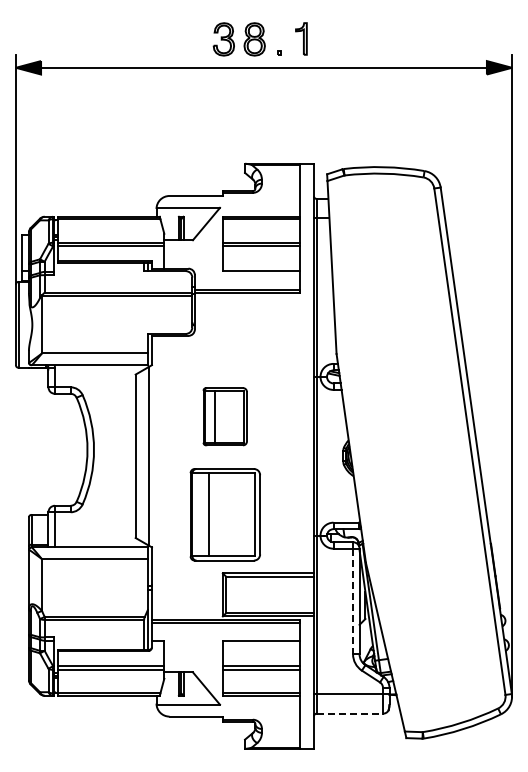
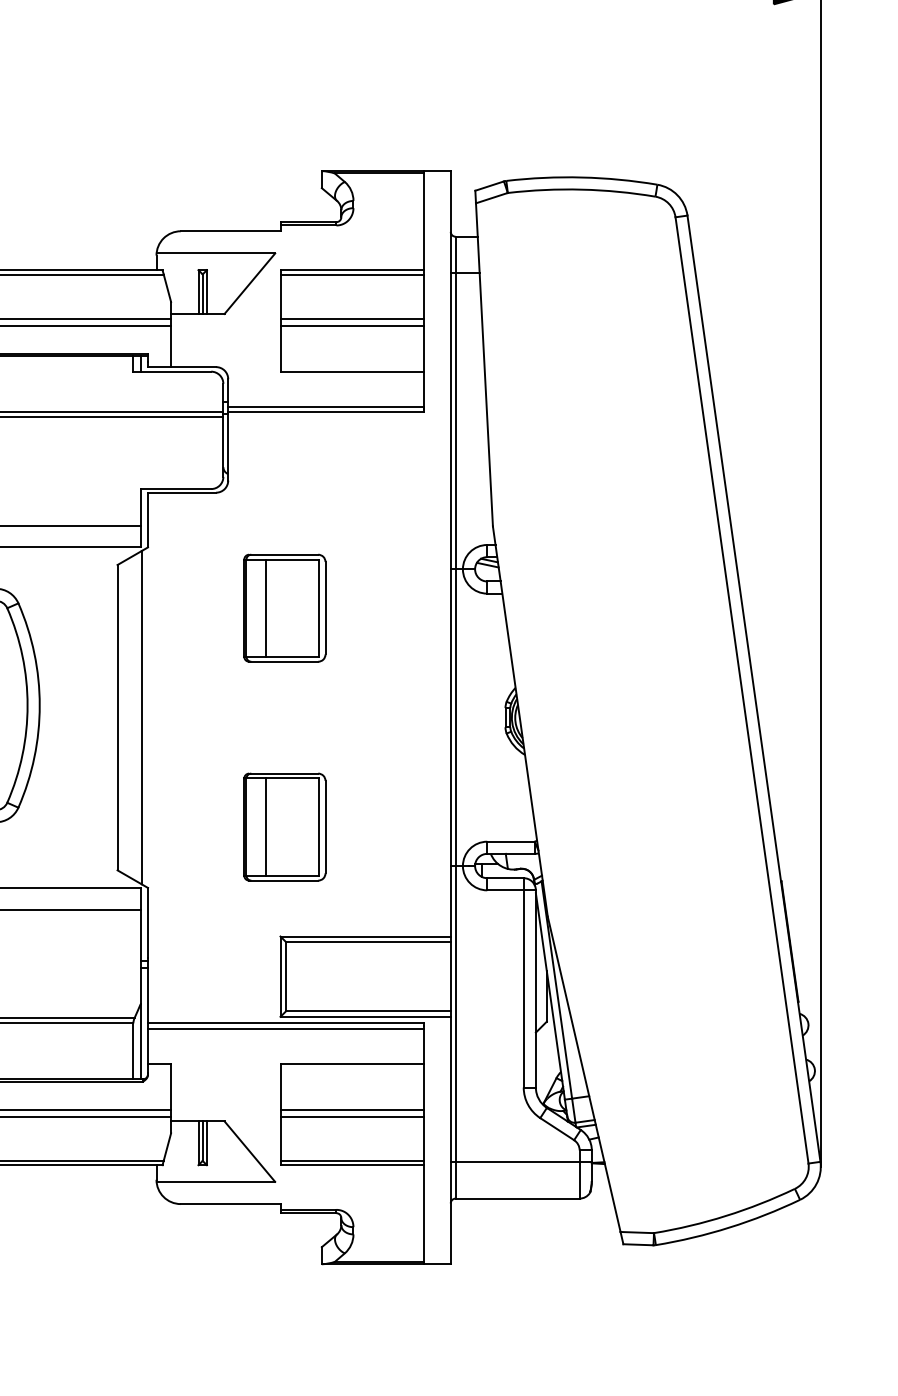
part: (224, 416) -> (283, 607), moved
part: (224, 514) -> (283, 826), size x0.62
line: (353, 601) -> (524, 988), dashed -> solid
line: (350, 713) -> (518, 1198), dashed -> solid

